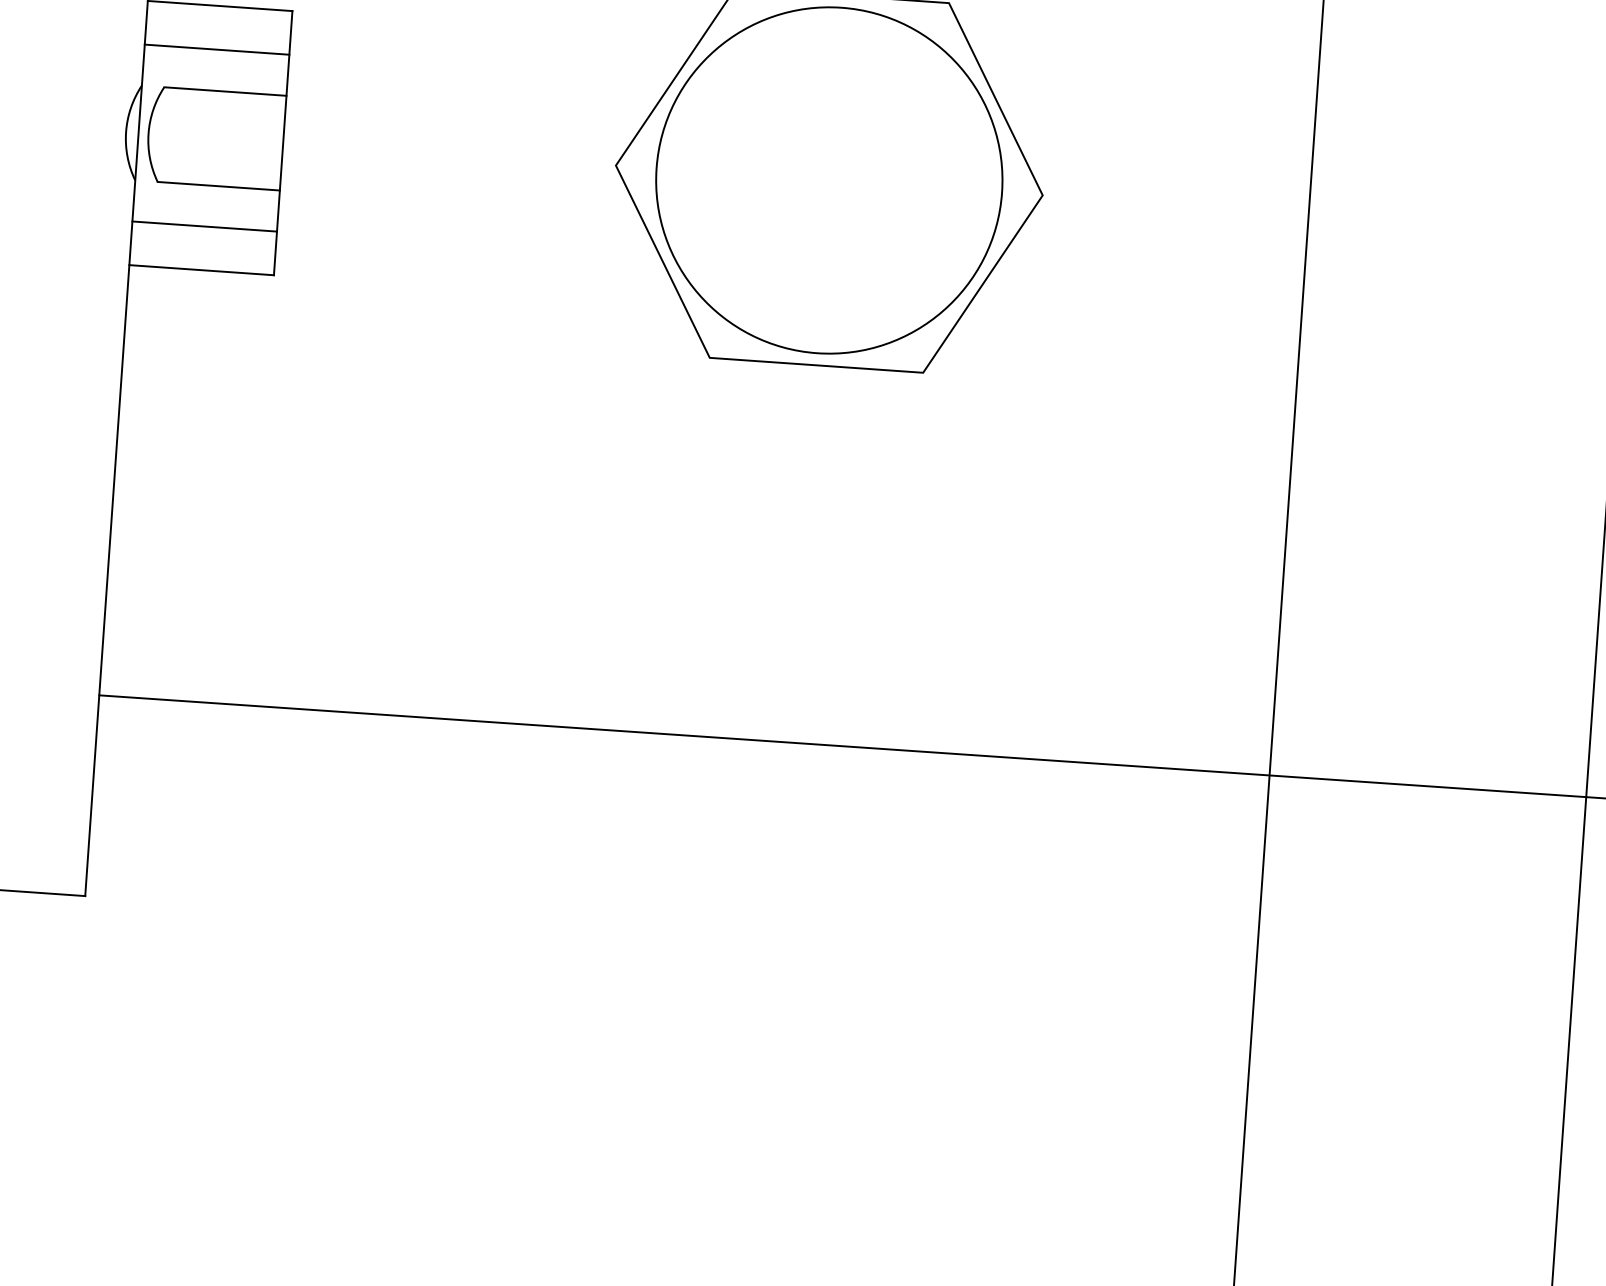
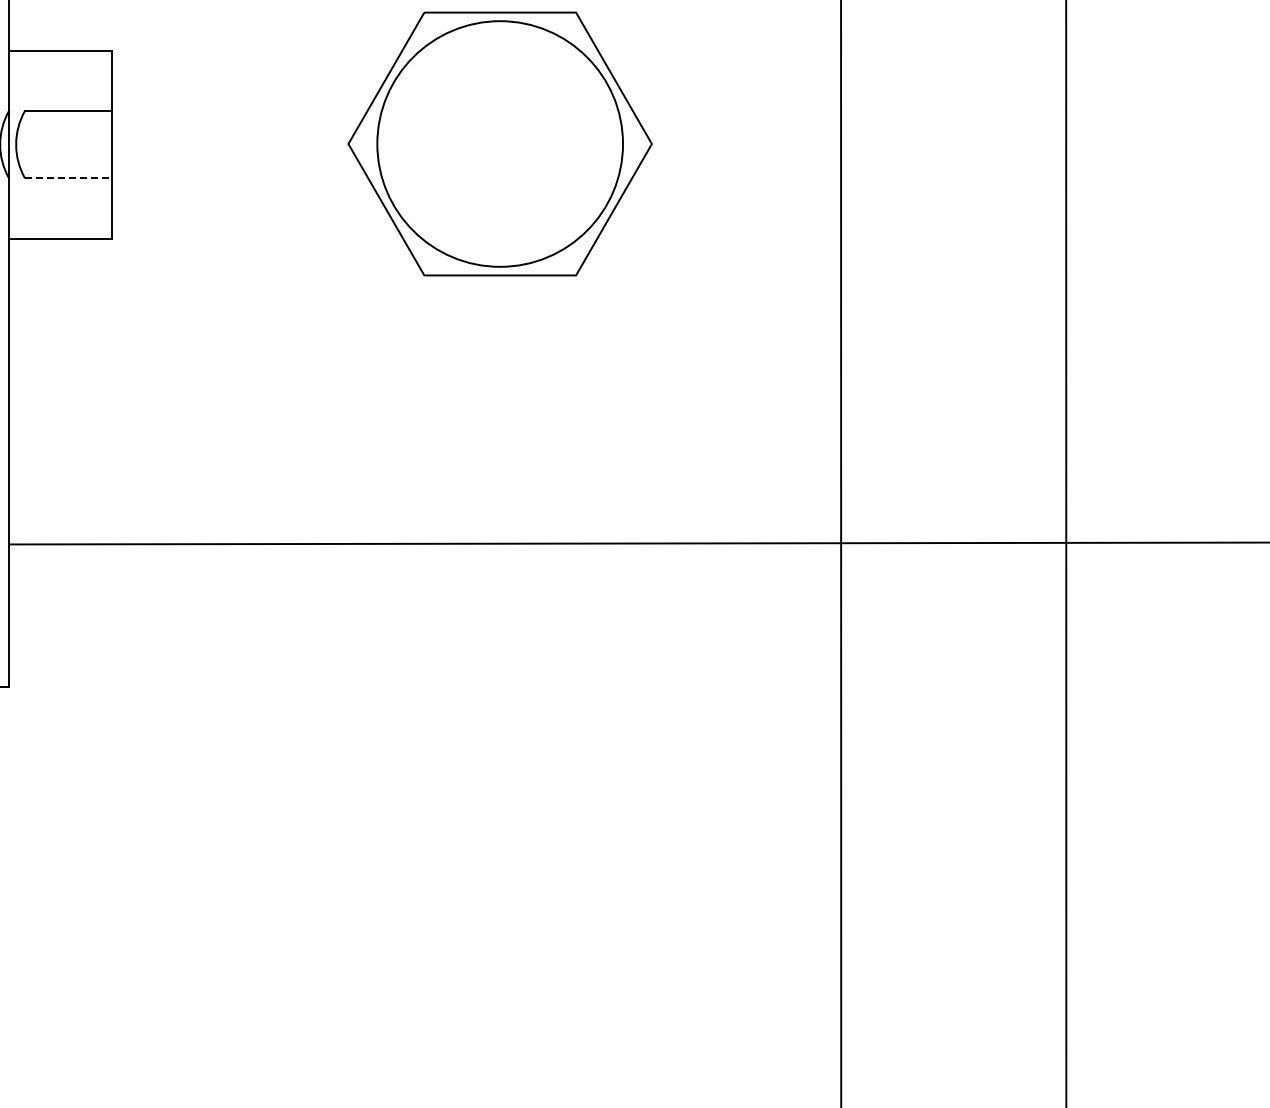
line: (217, 49) -> (60, 81), removed
line: (218, 186) -> (68, 178), solid -> dashed
line: (204, 226) -> (60, 207), removed

